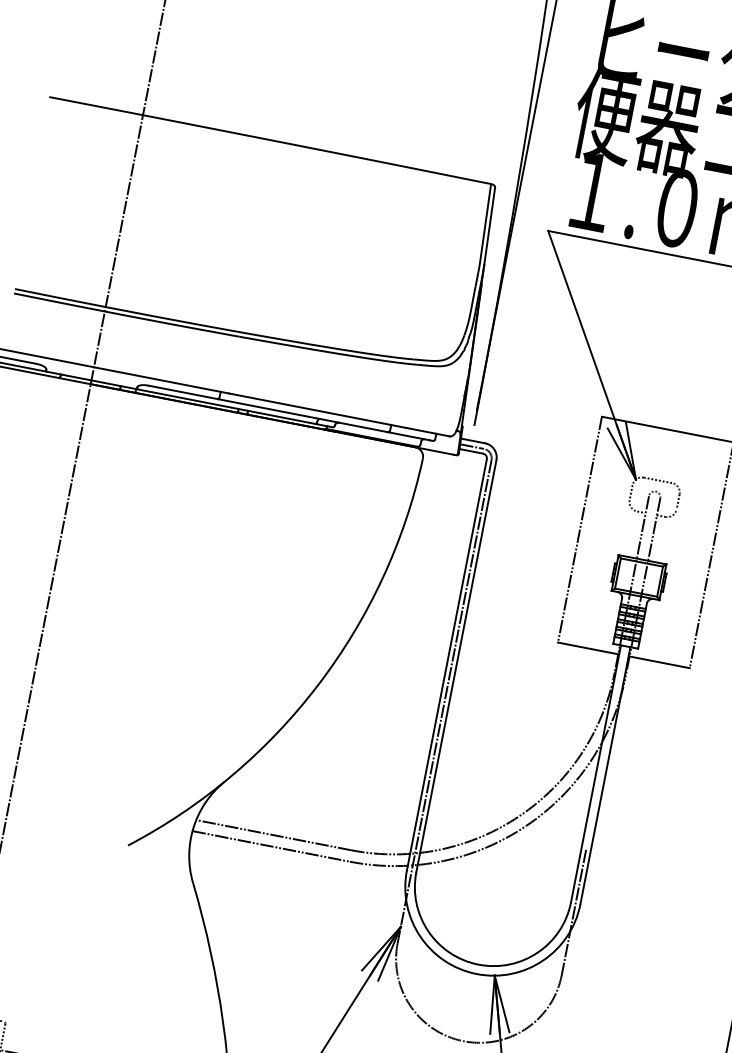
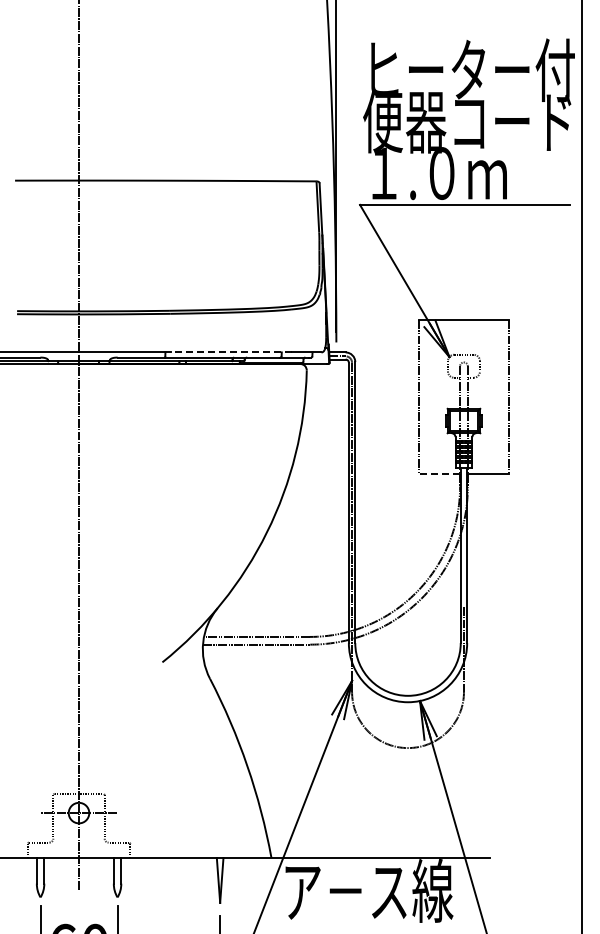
line: (317, 410) -> (231, 352), solid -> dashed
line: (587, 649) -> (439, 474), solid -> dashed

